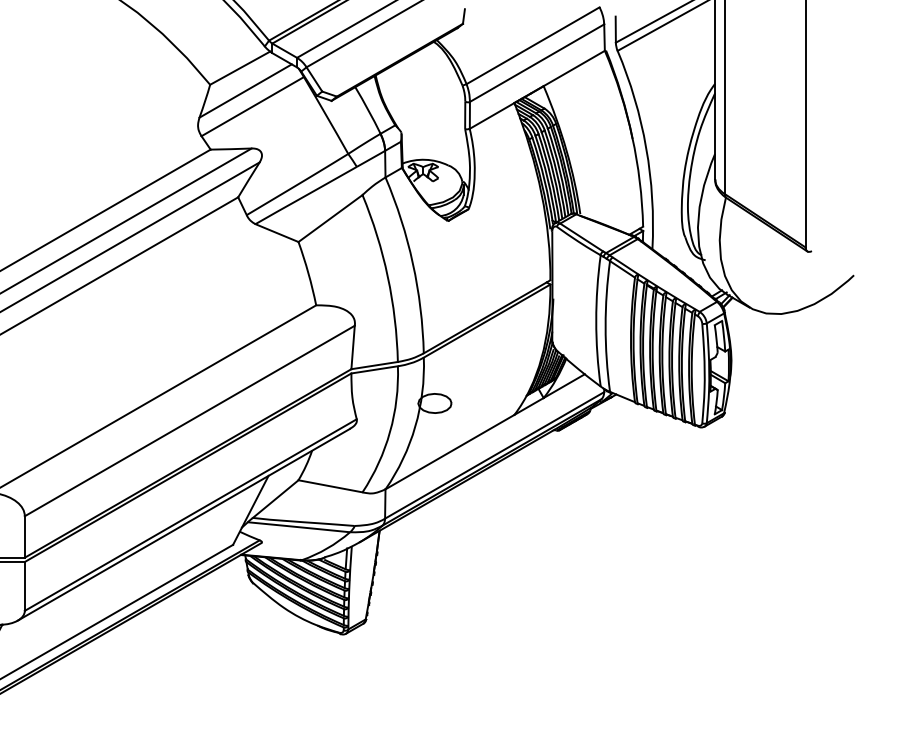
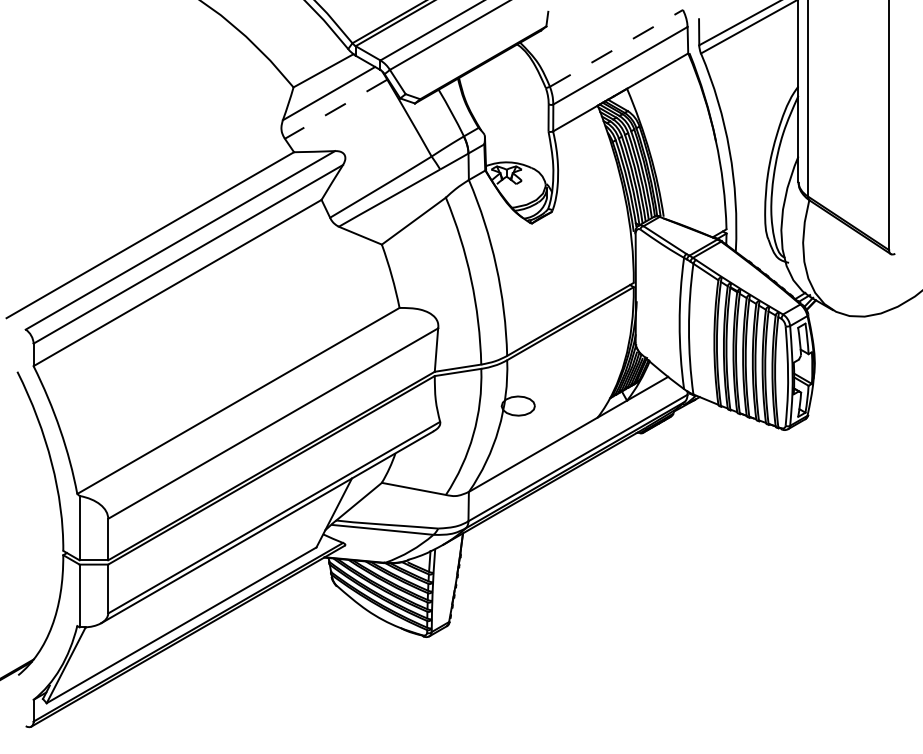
line: (533, 45) -> (616, 48), solid -> dashed
line: (252, 106) -> (335, 109), solid -> dashed

